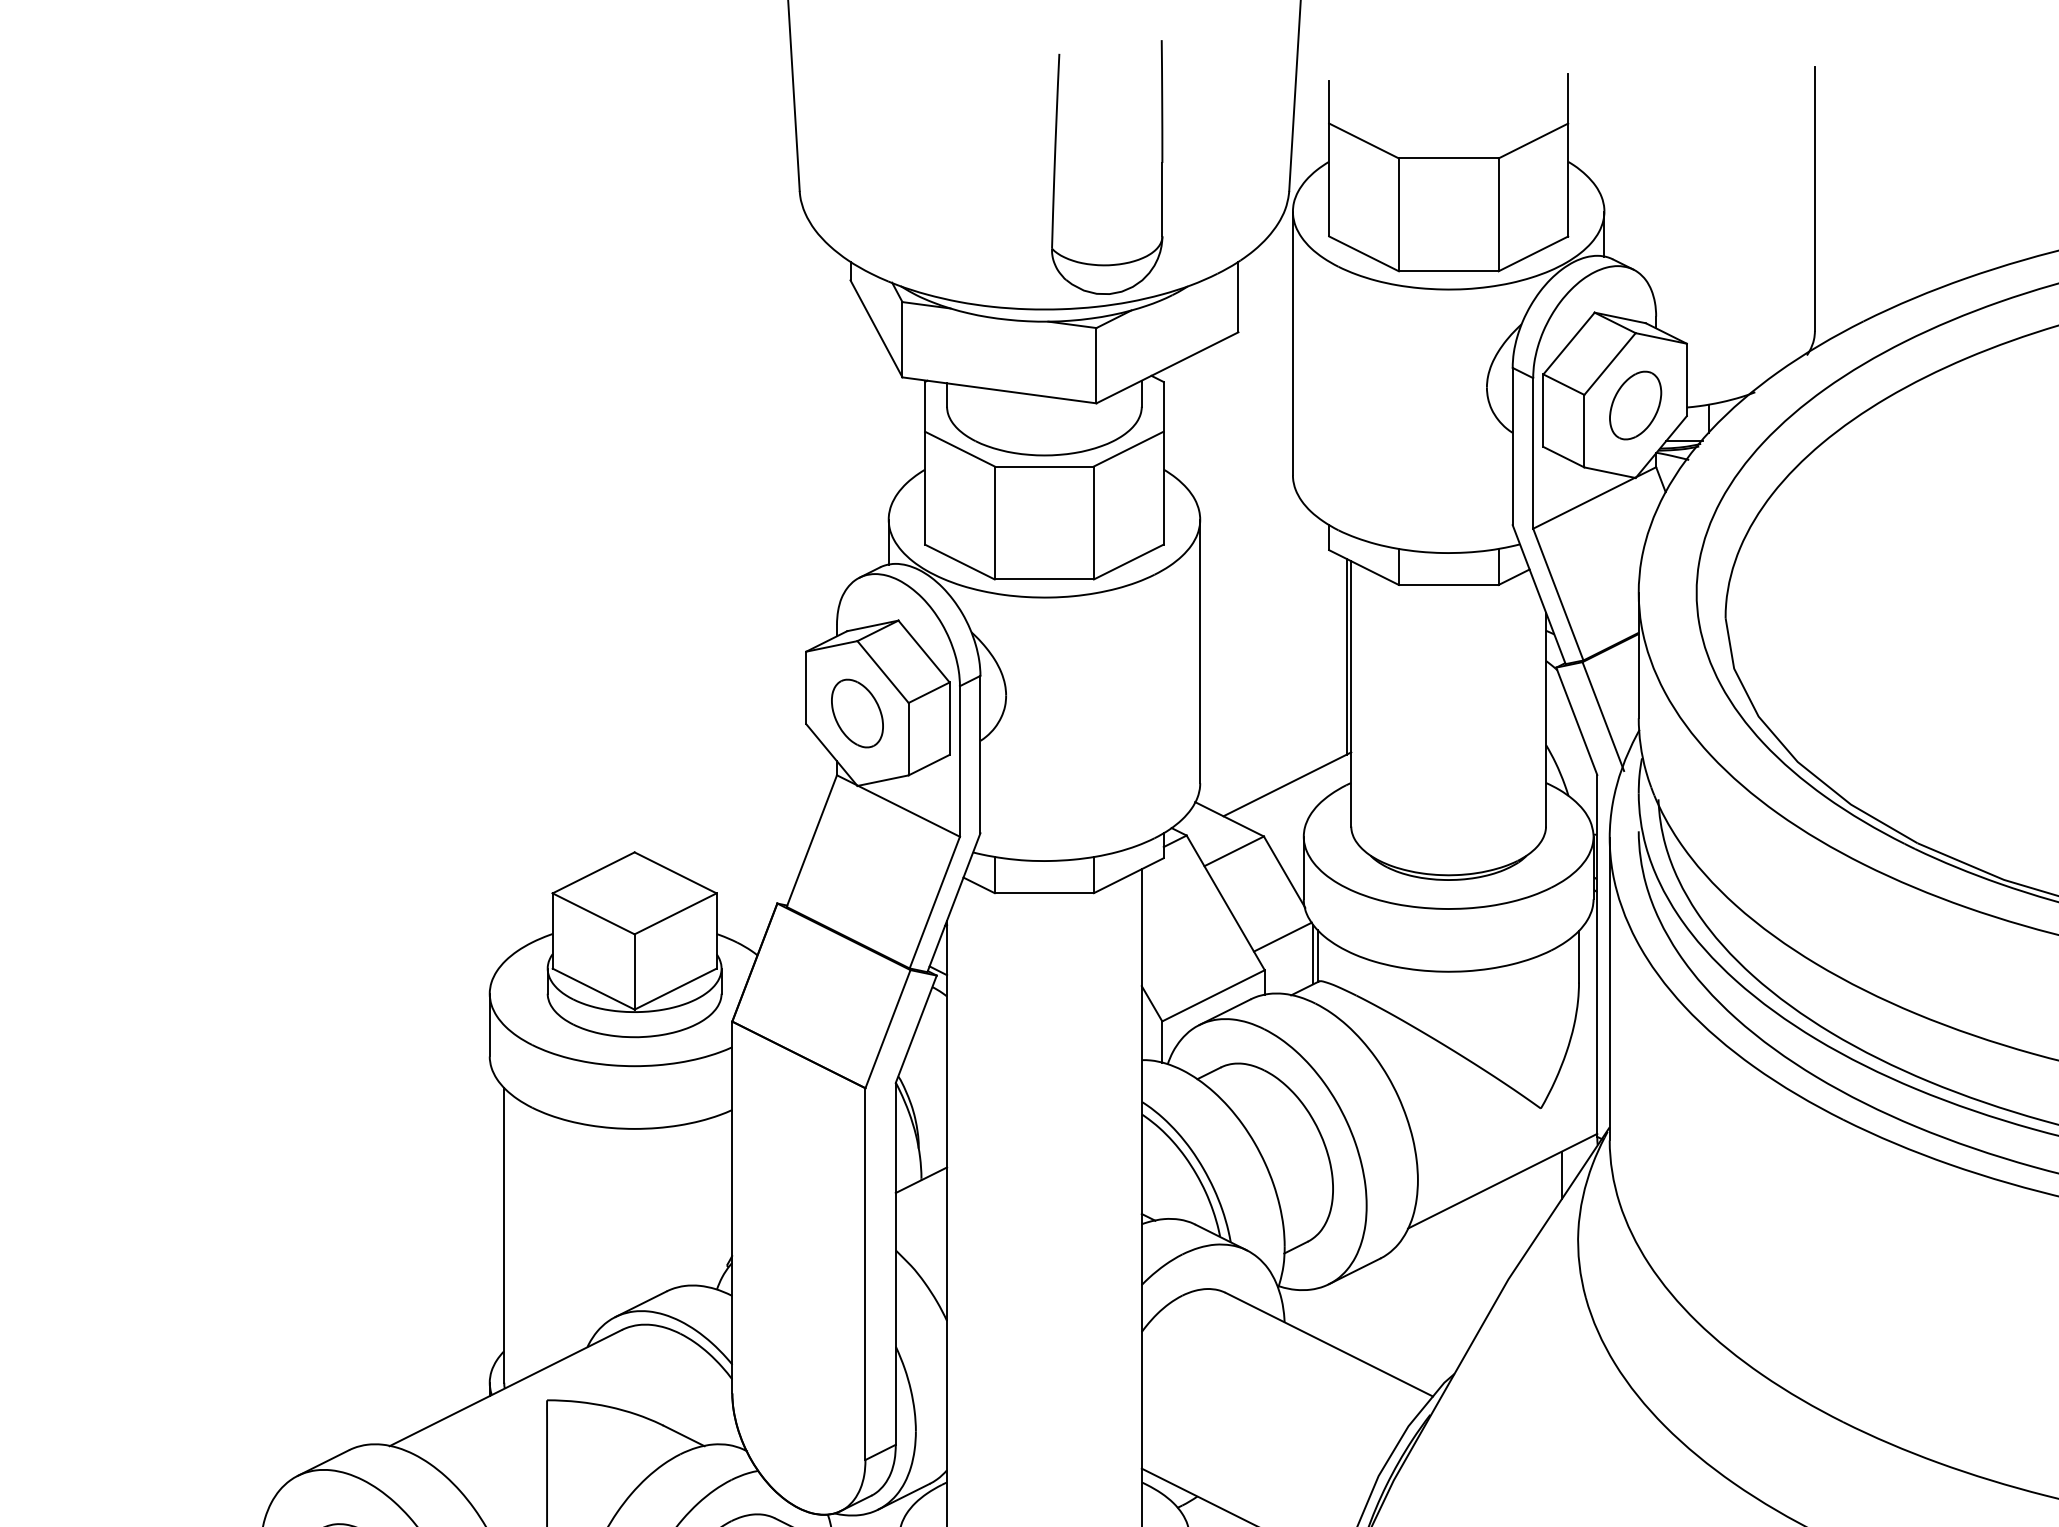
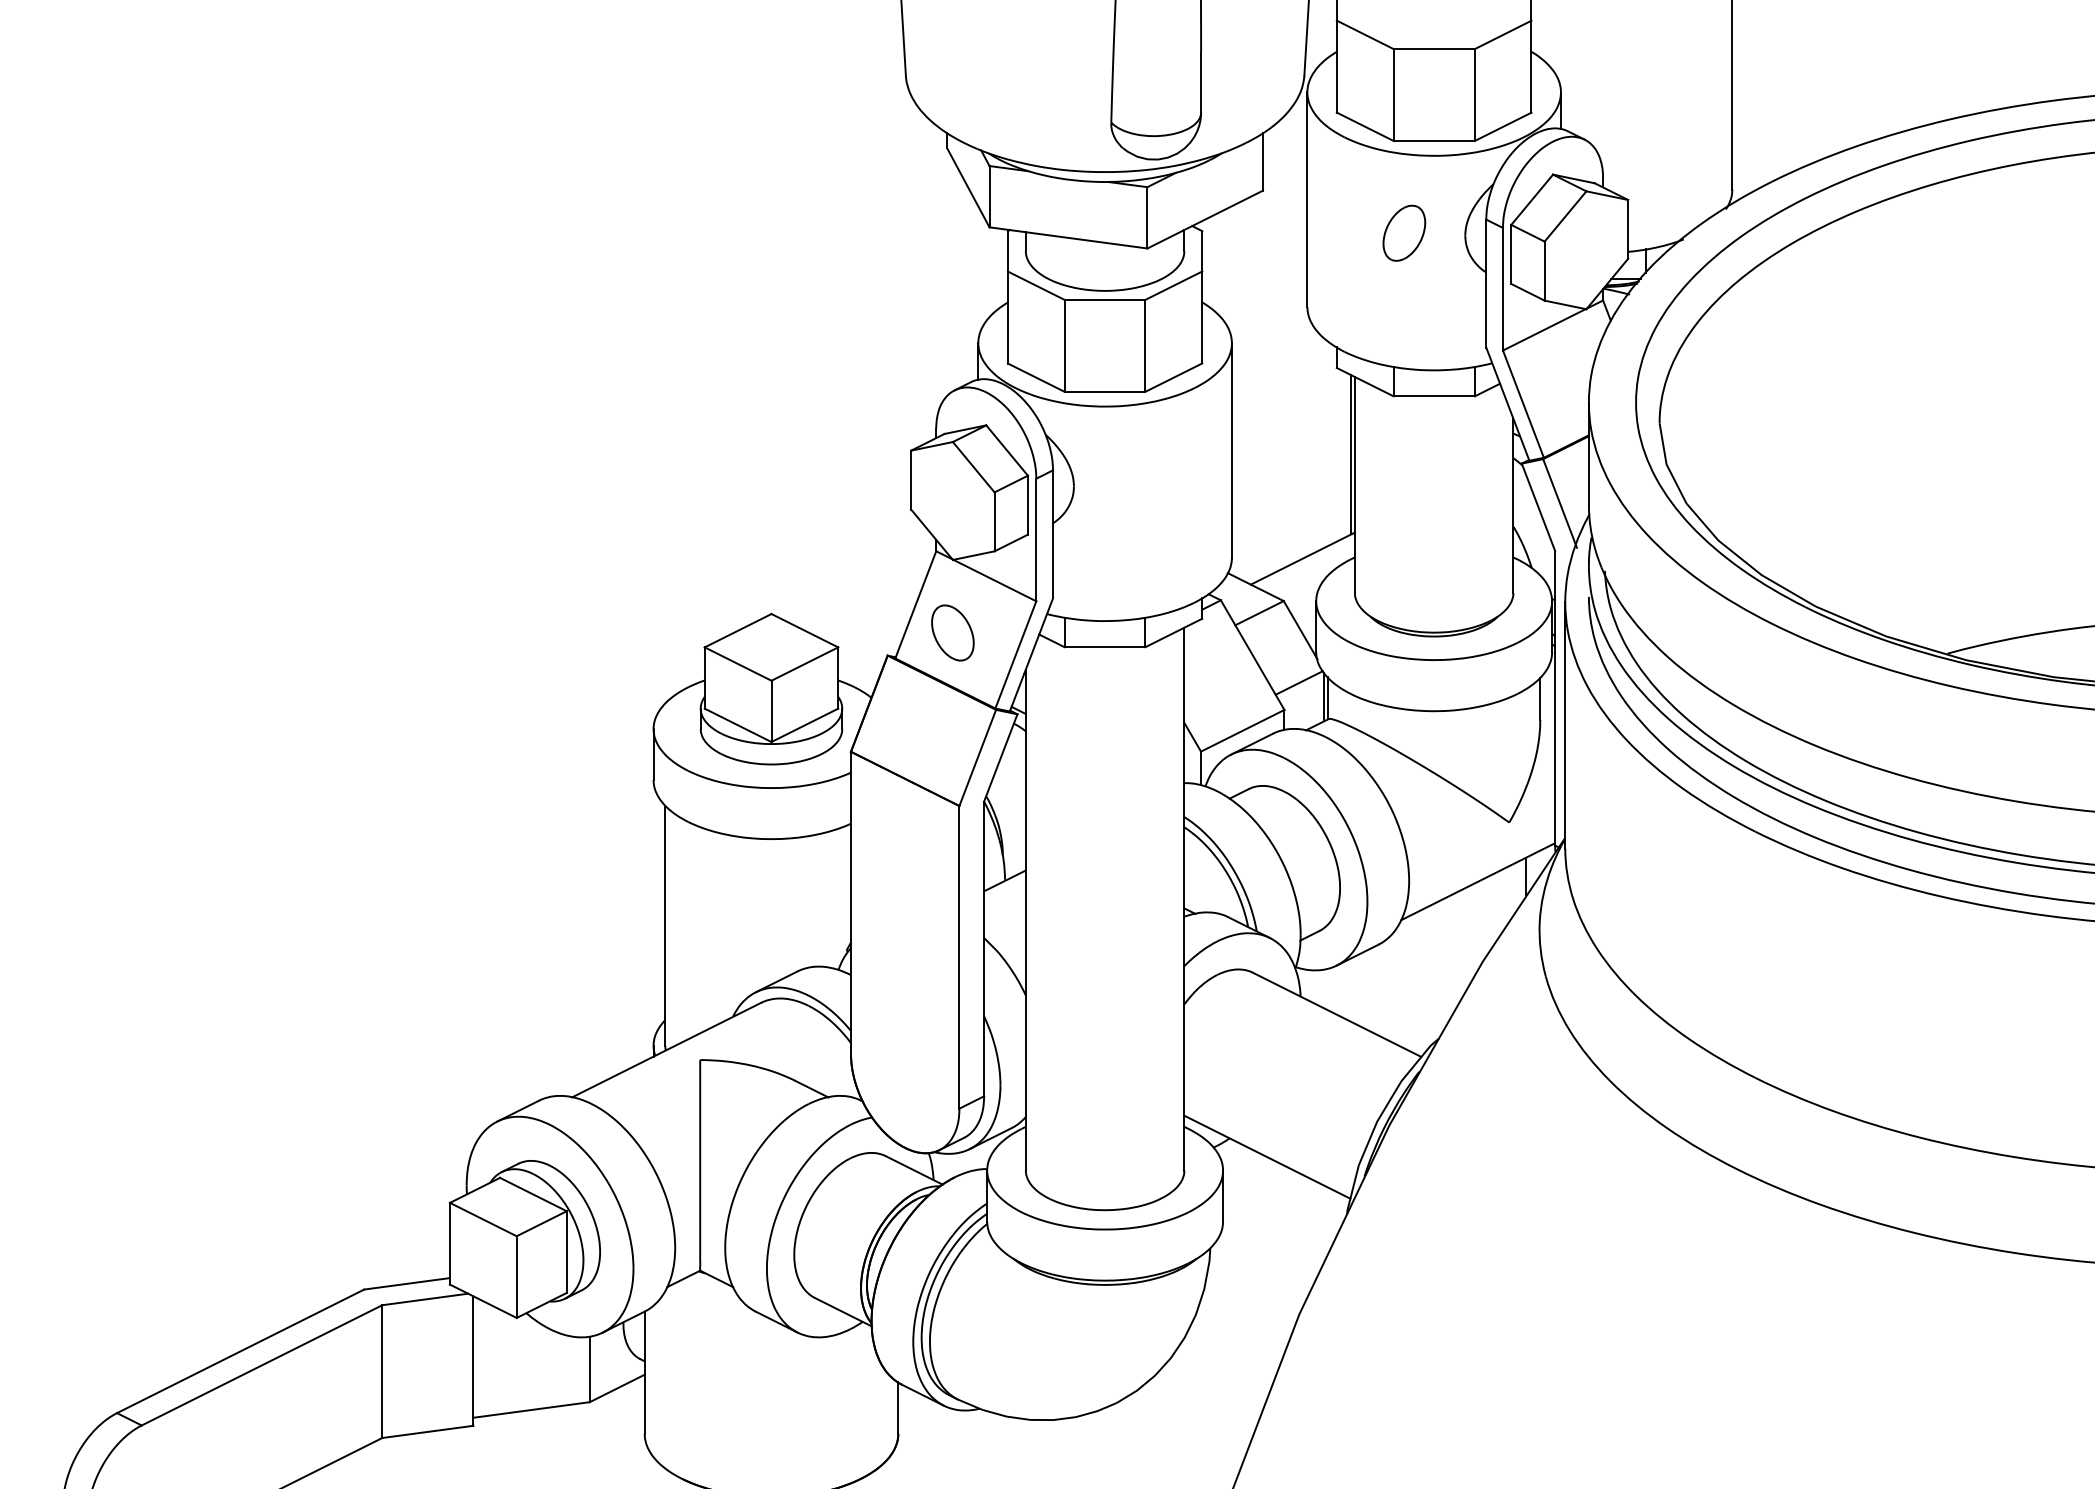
part: (1635, 404) -> (1404, 232), moved
part: (856, 712) -> (952, 632), moved

